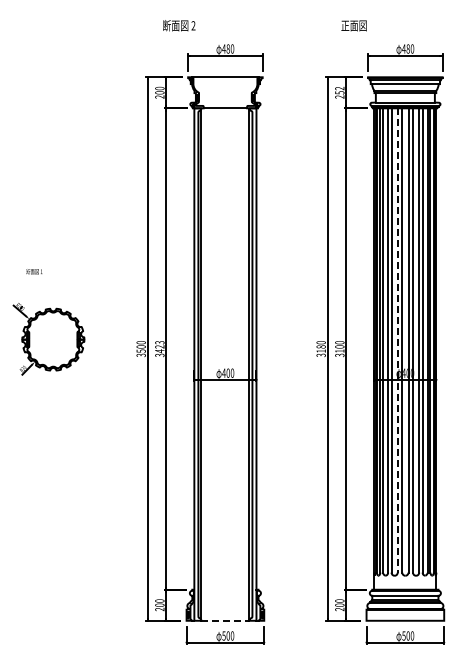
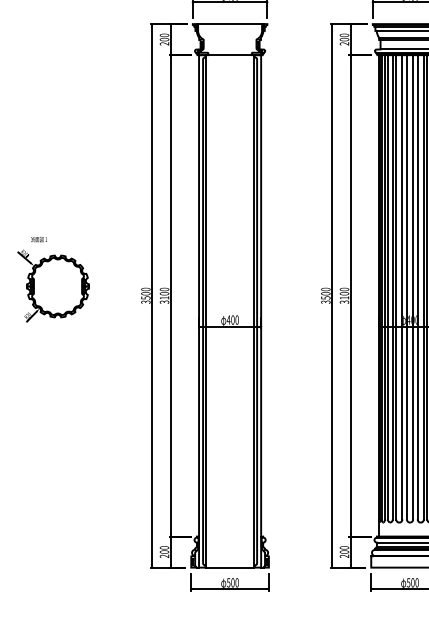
text: (339, 90) -> (344, 37), 252 -> 200
text: (34, 271) -> (39, 239), moved
line: (397, 341) -> (402, 288), dashed -> solid
text: (159, 347) -> (164, 294), 3423 -> 3100
text: (320, 348) -> (325, 295), 3180 -> 3500
line: (225, 620) -> (230, 567), dashed -> solid

